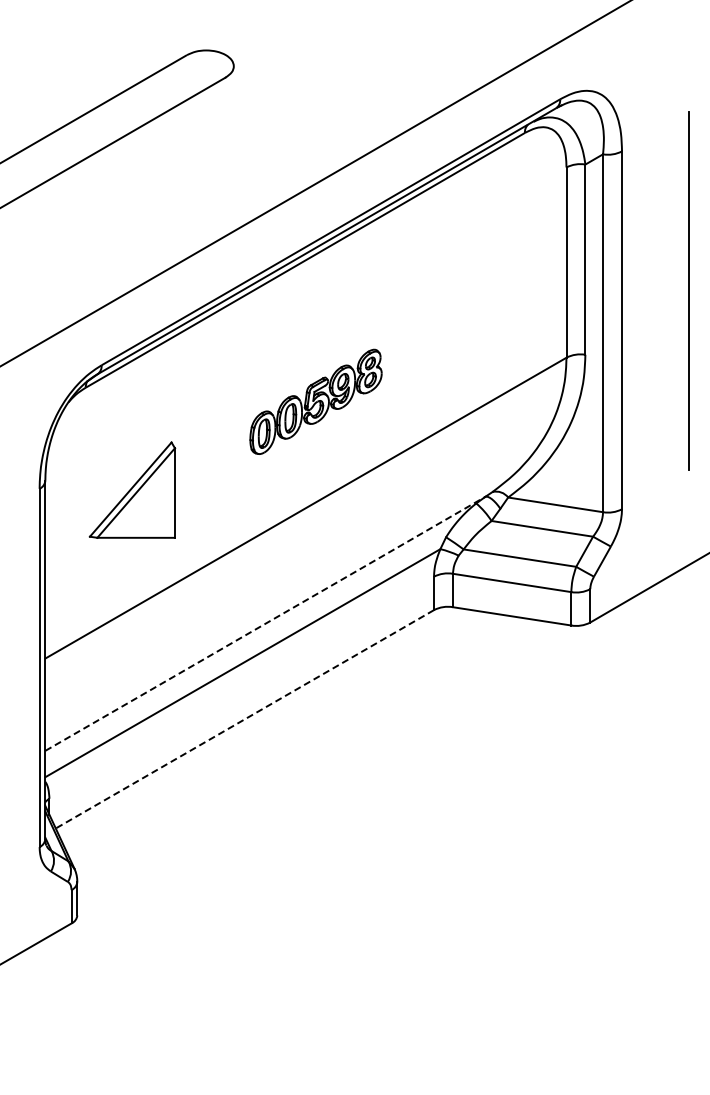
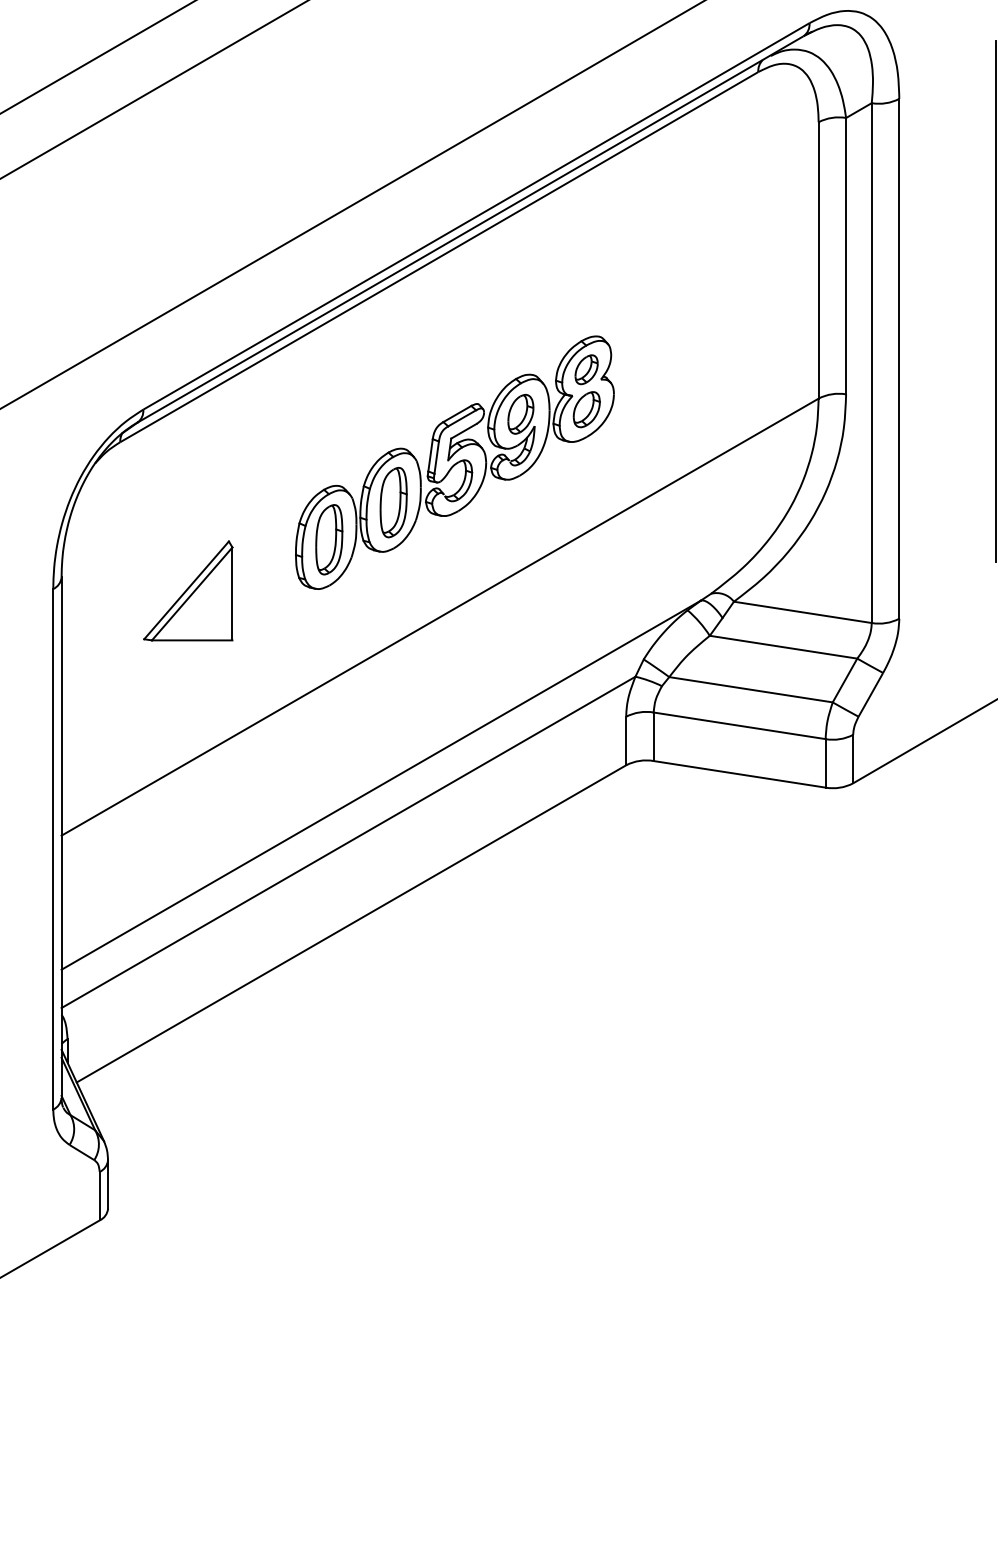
part: (315, 401) -> (454, 462), size x1.67
part: (132, 489) -> (188, 590), size x0.71
line: (265, 623) -> (381, 784), dashed -> solid
line: (244, 719) -> (350, 924), dashed -> solid

